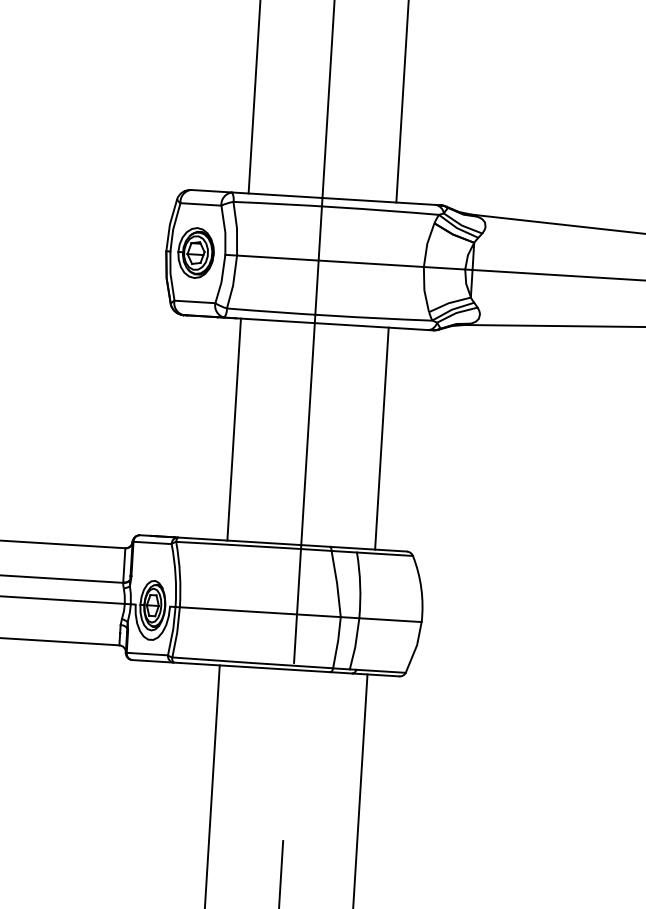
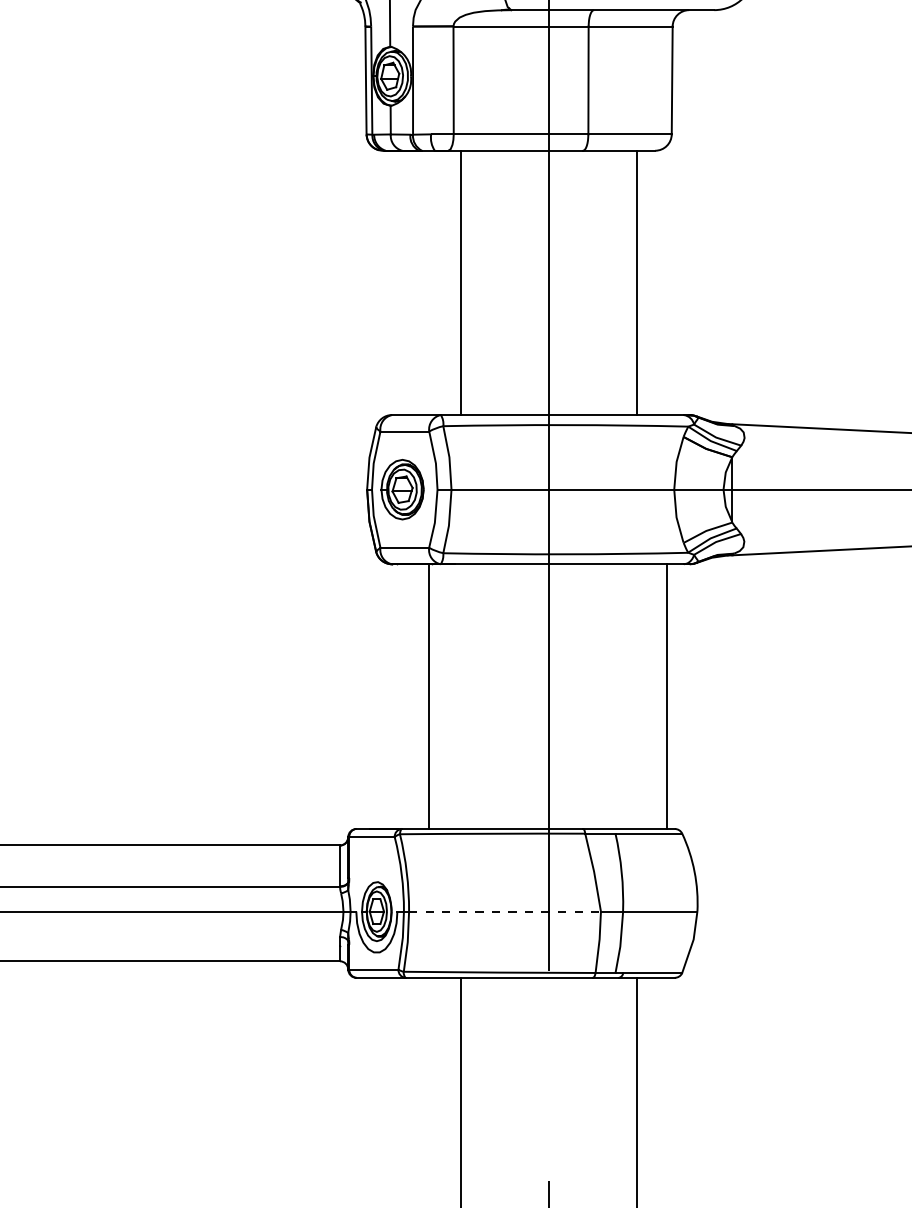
line: (234, 429) -> (428, 696), moved
line: (381, 438) -> (666, 696), moved
line: (260, 612) -> (505, 911), solid -> dashed

